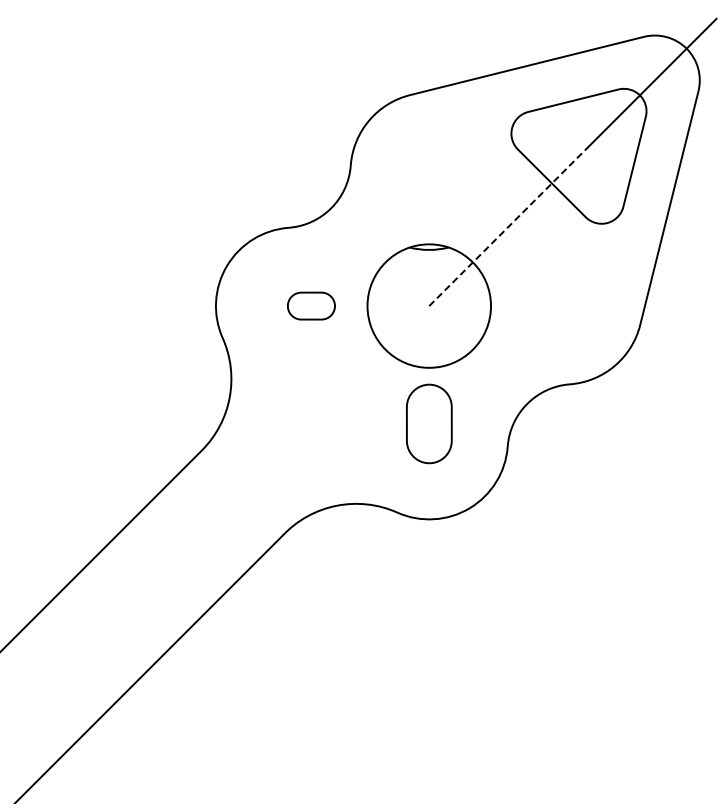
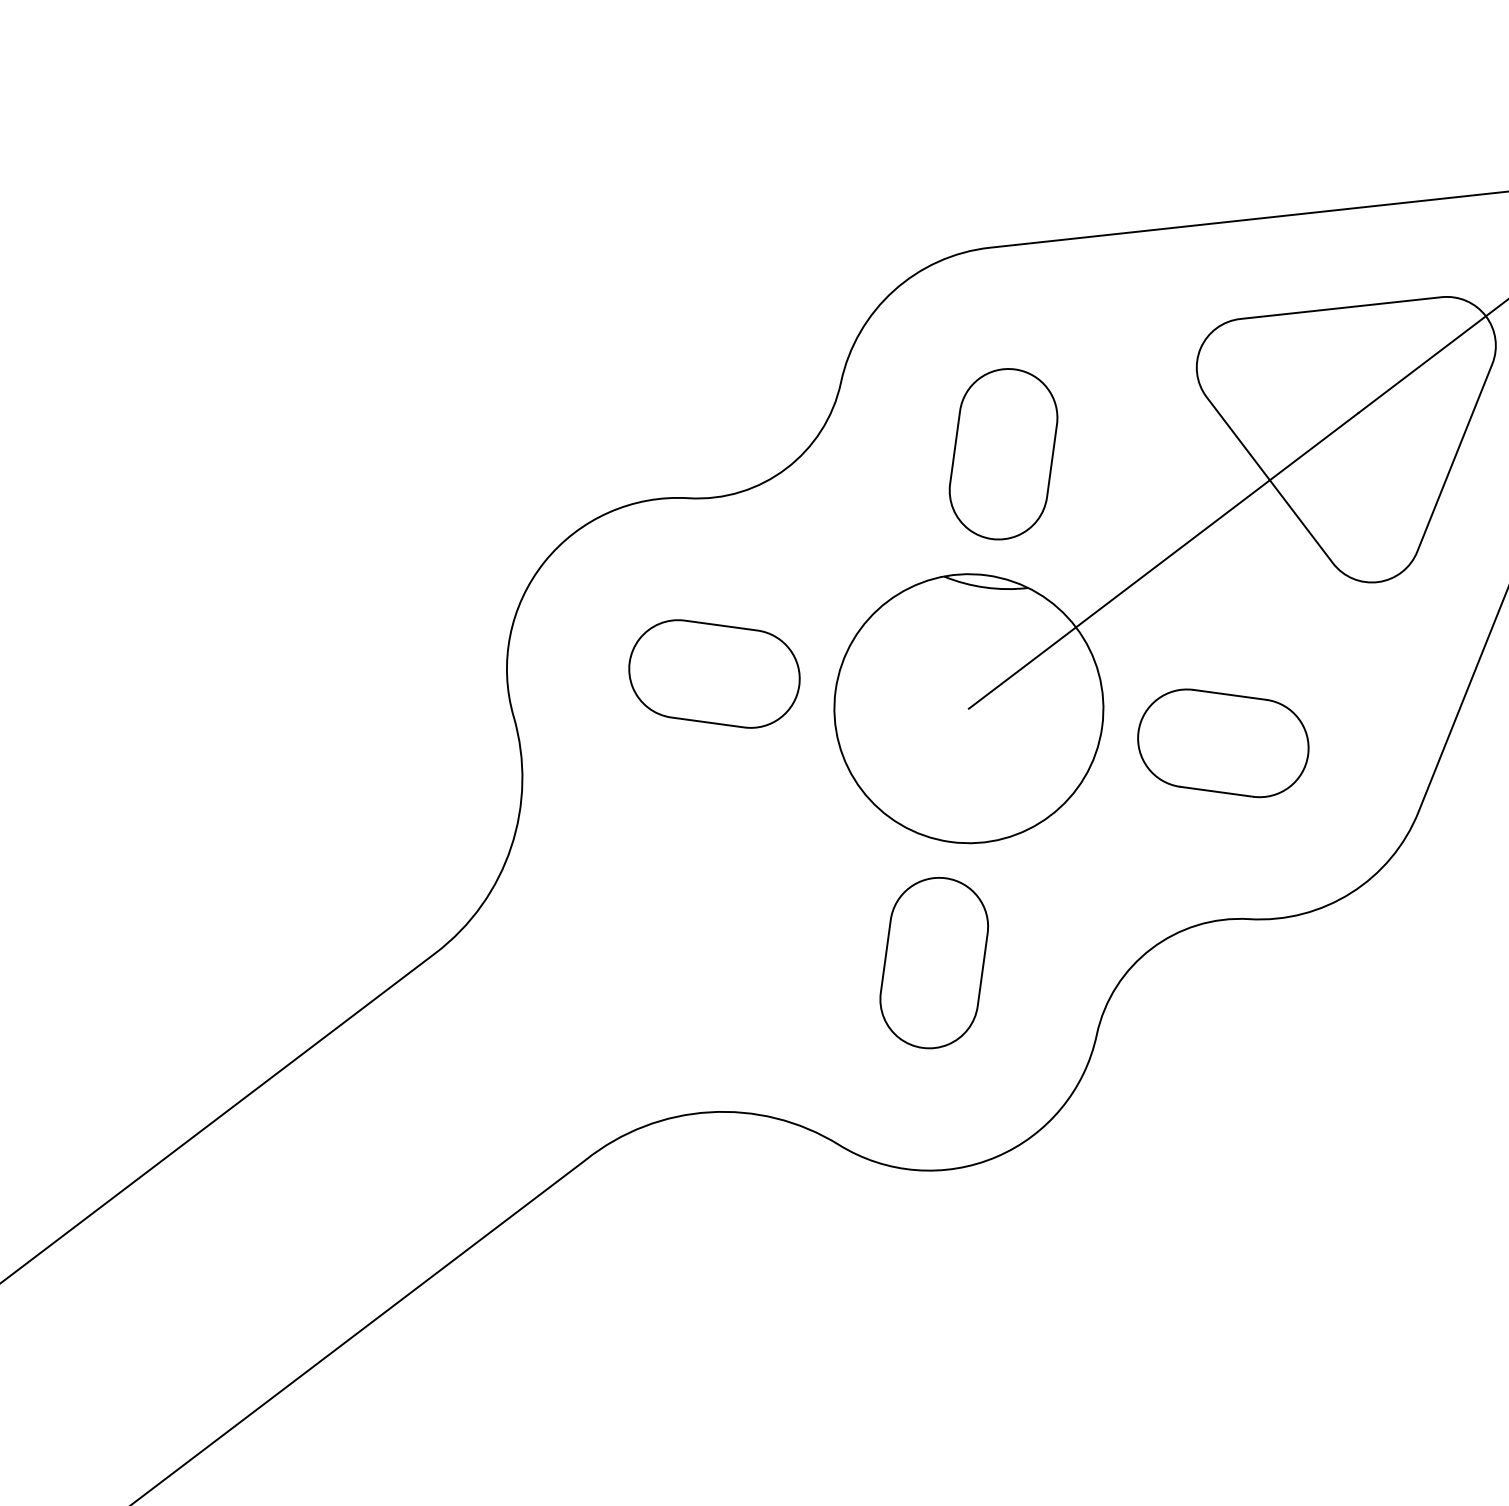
part: (428, 188) -> (1002, 454), added
line: (509, 226) -> (1165, 560), dashed -> solid
part: (311, 305) -> (714, 672), size x1.67
part: (547, 305) -> (1224, 742), added

